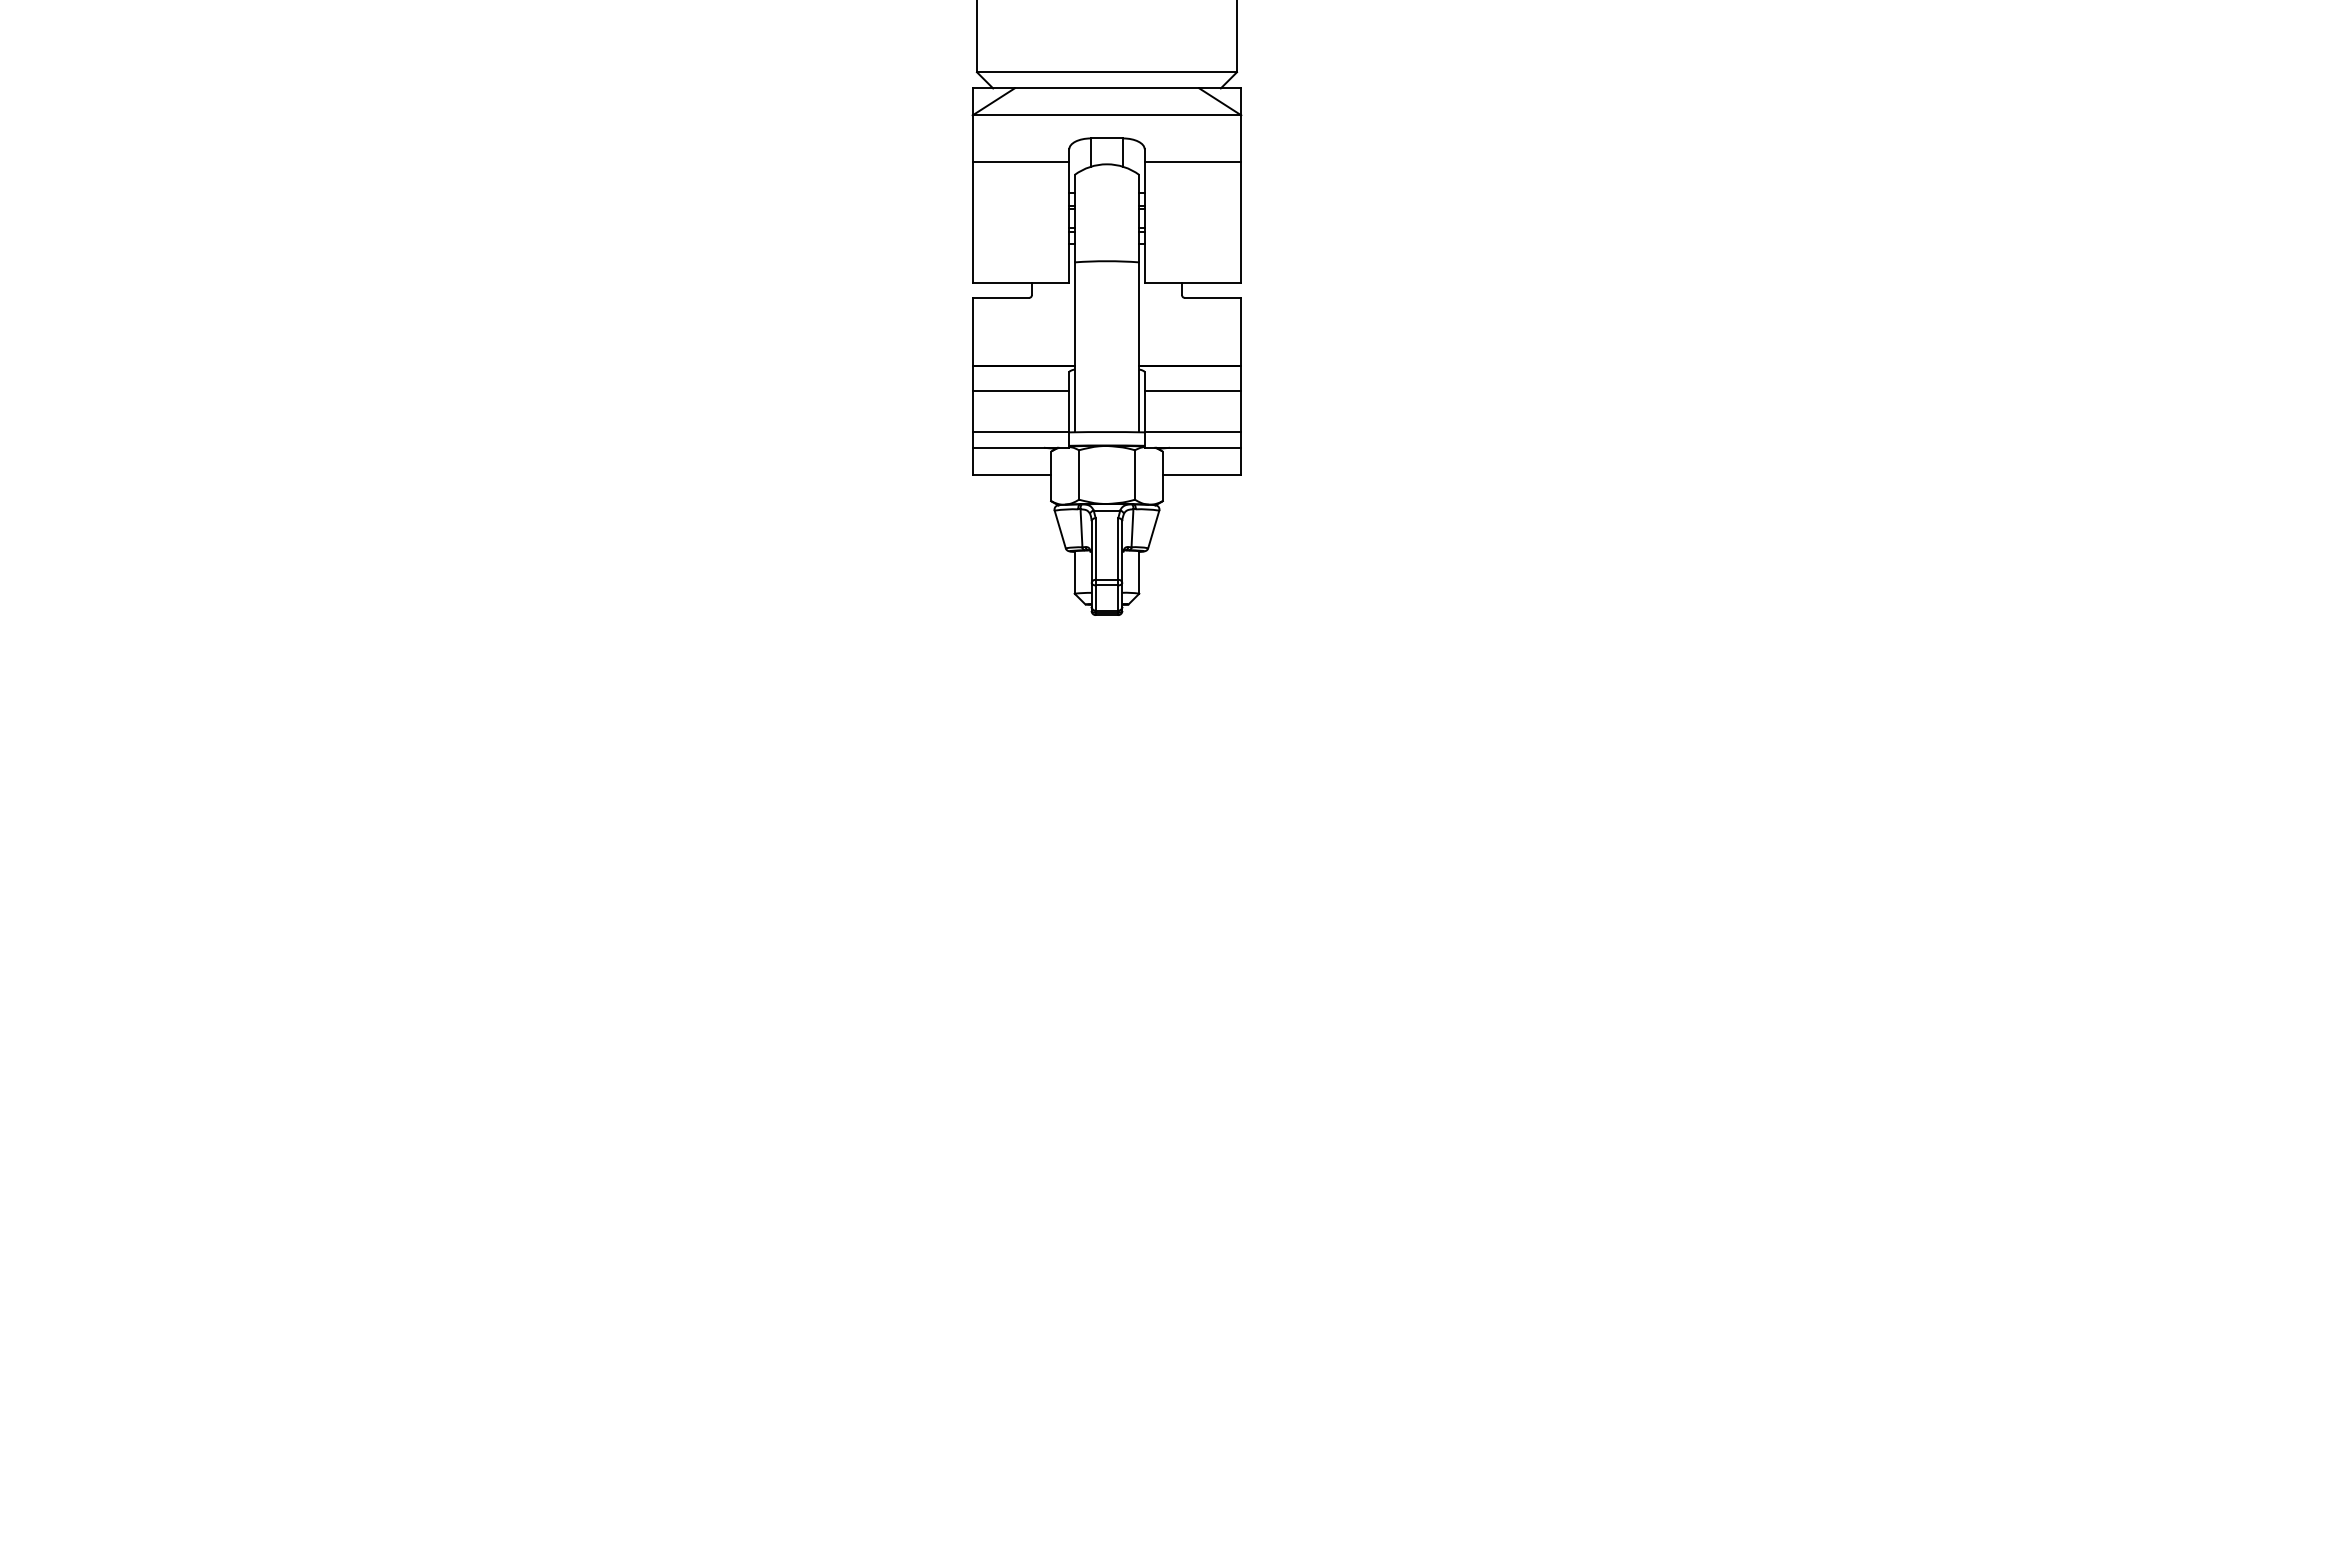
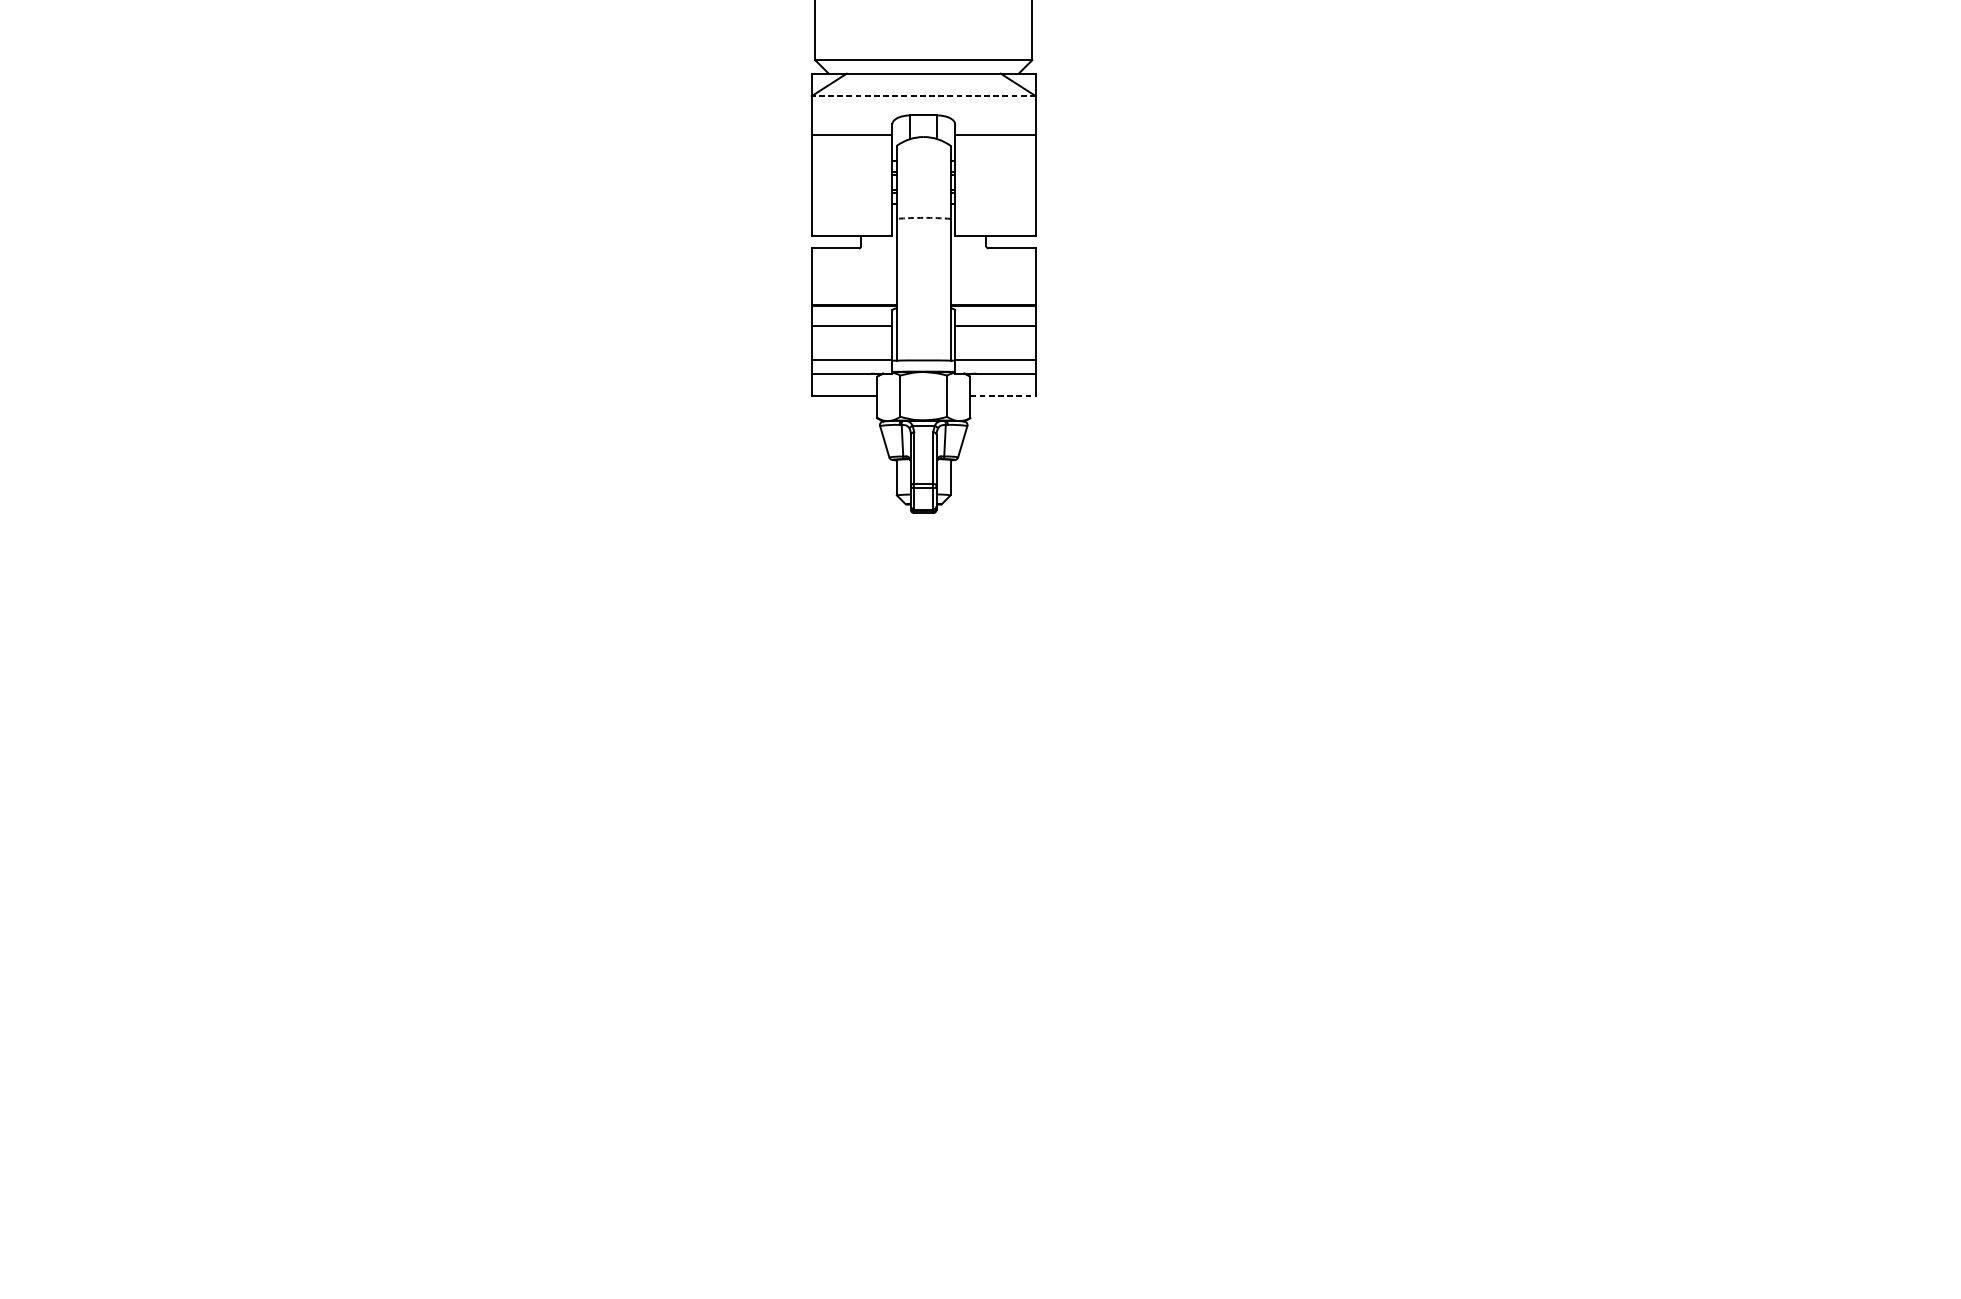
line: (1106, 115) -> (923, 96), solid -> dashed
arc: (1106, 261) -> (923, 218), solid -> dashed
line: (1202, 474) -> (1003, 395), solid -> dashed

